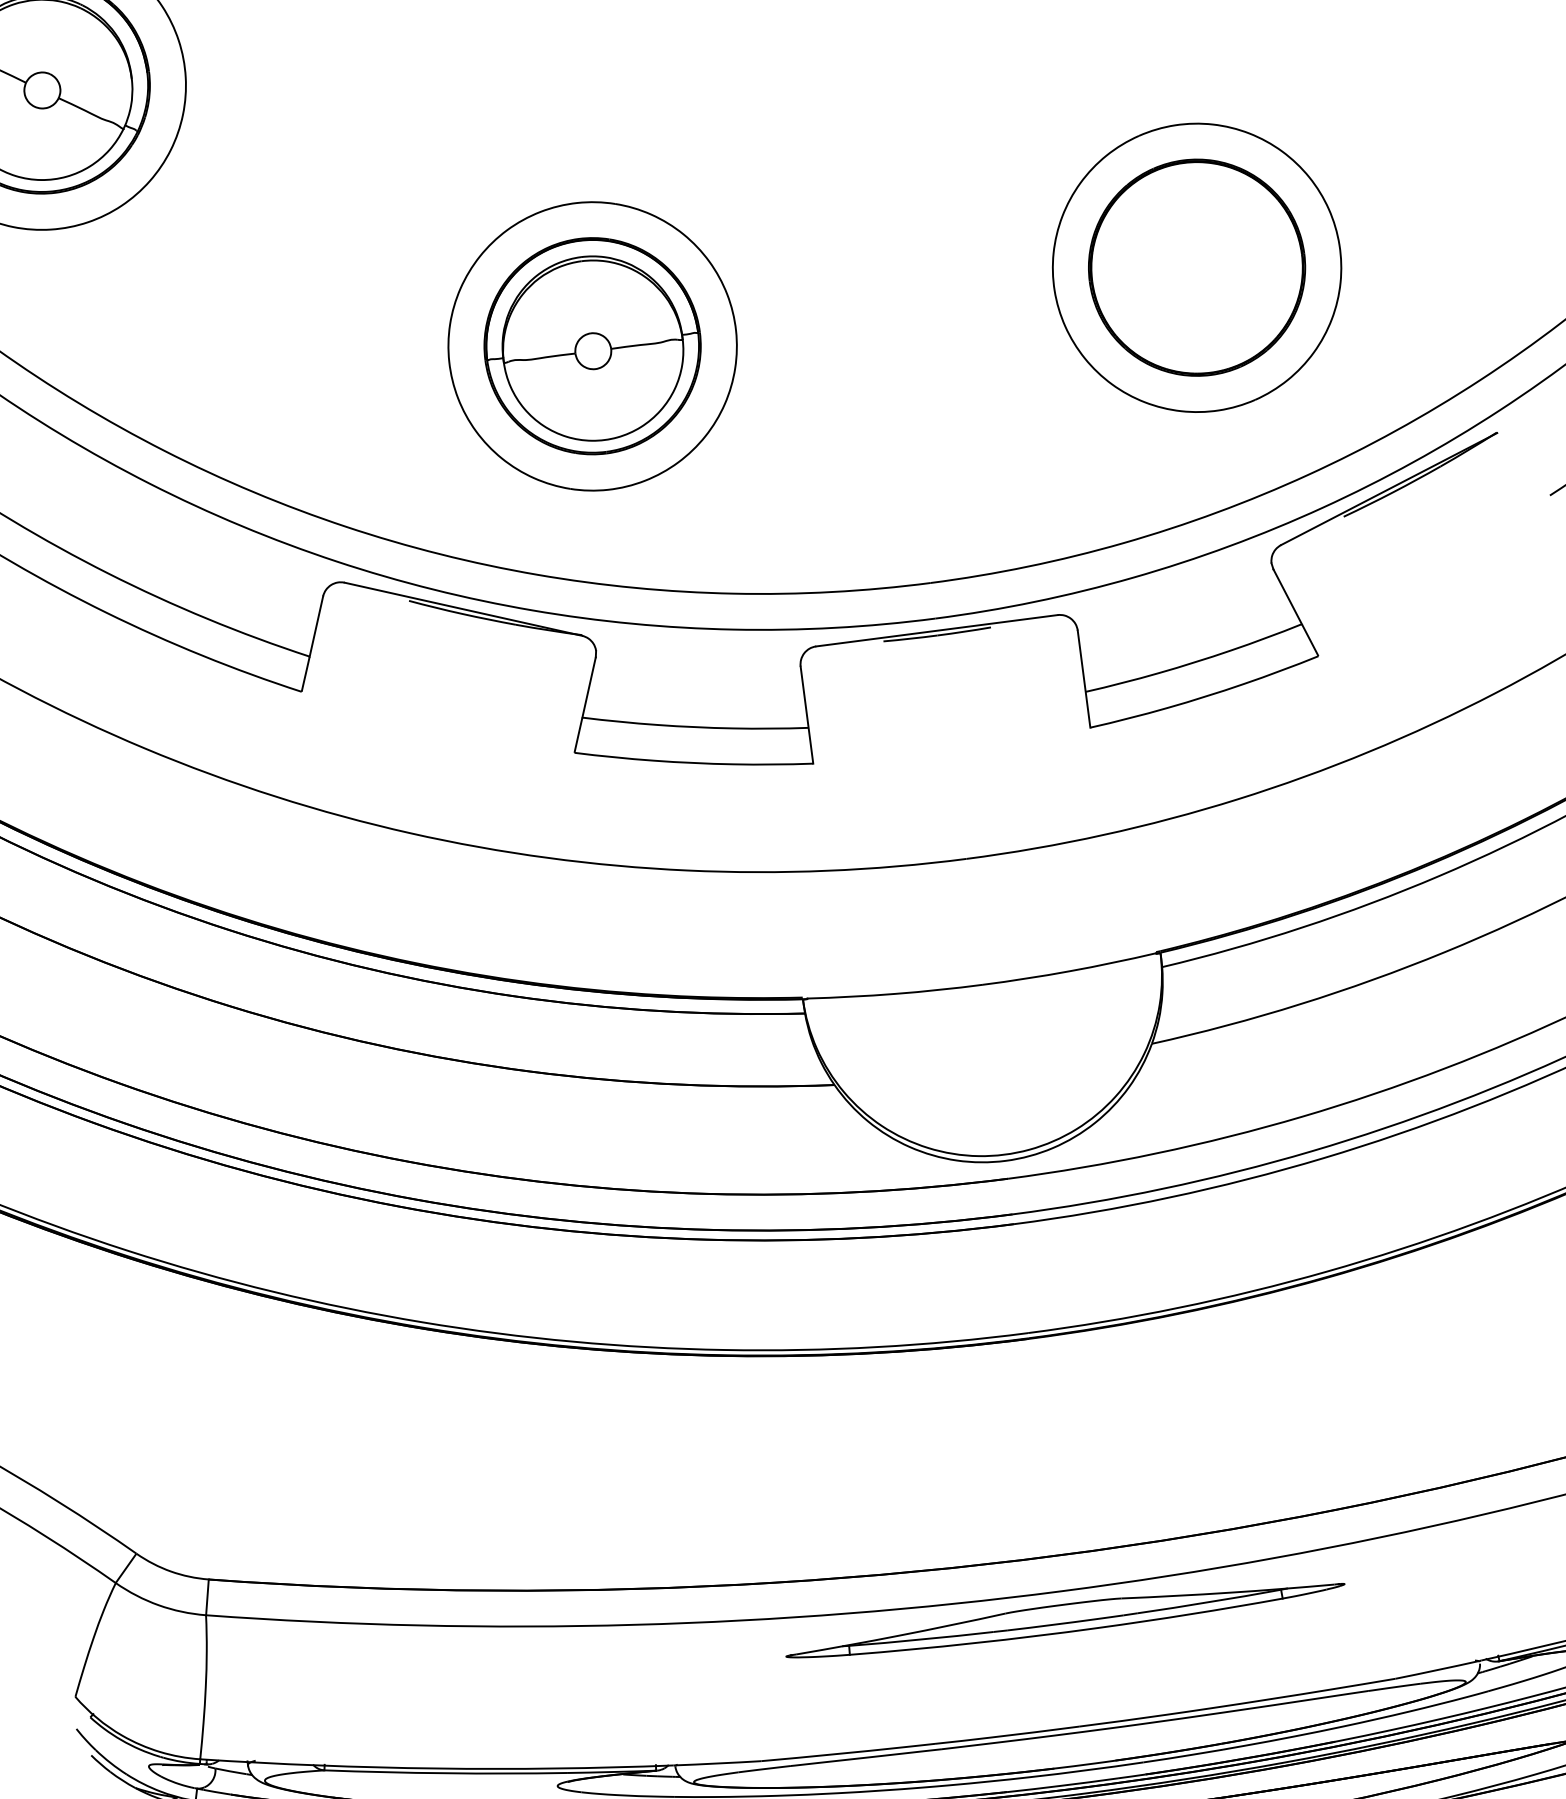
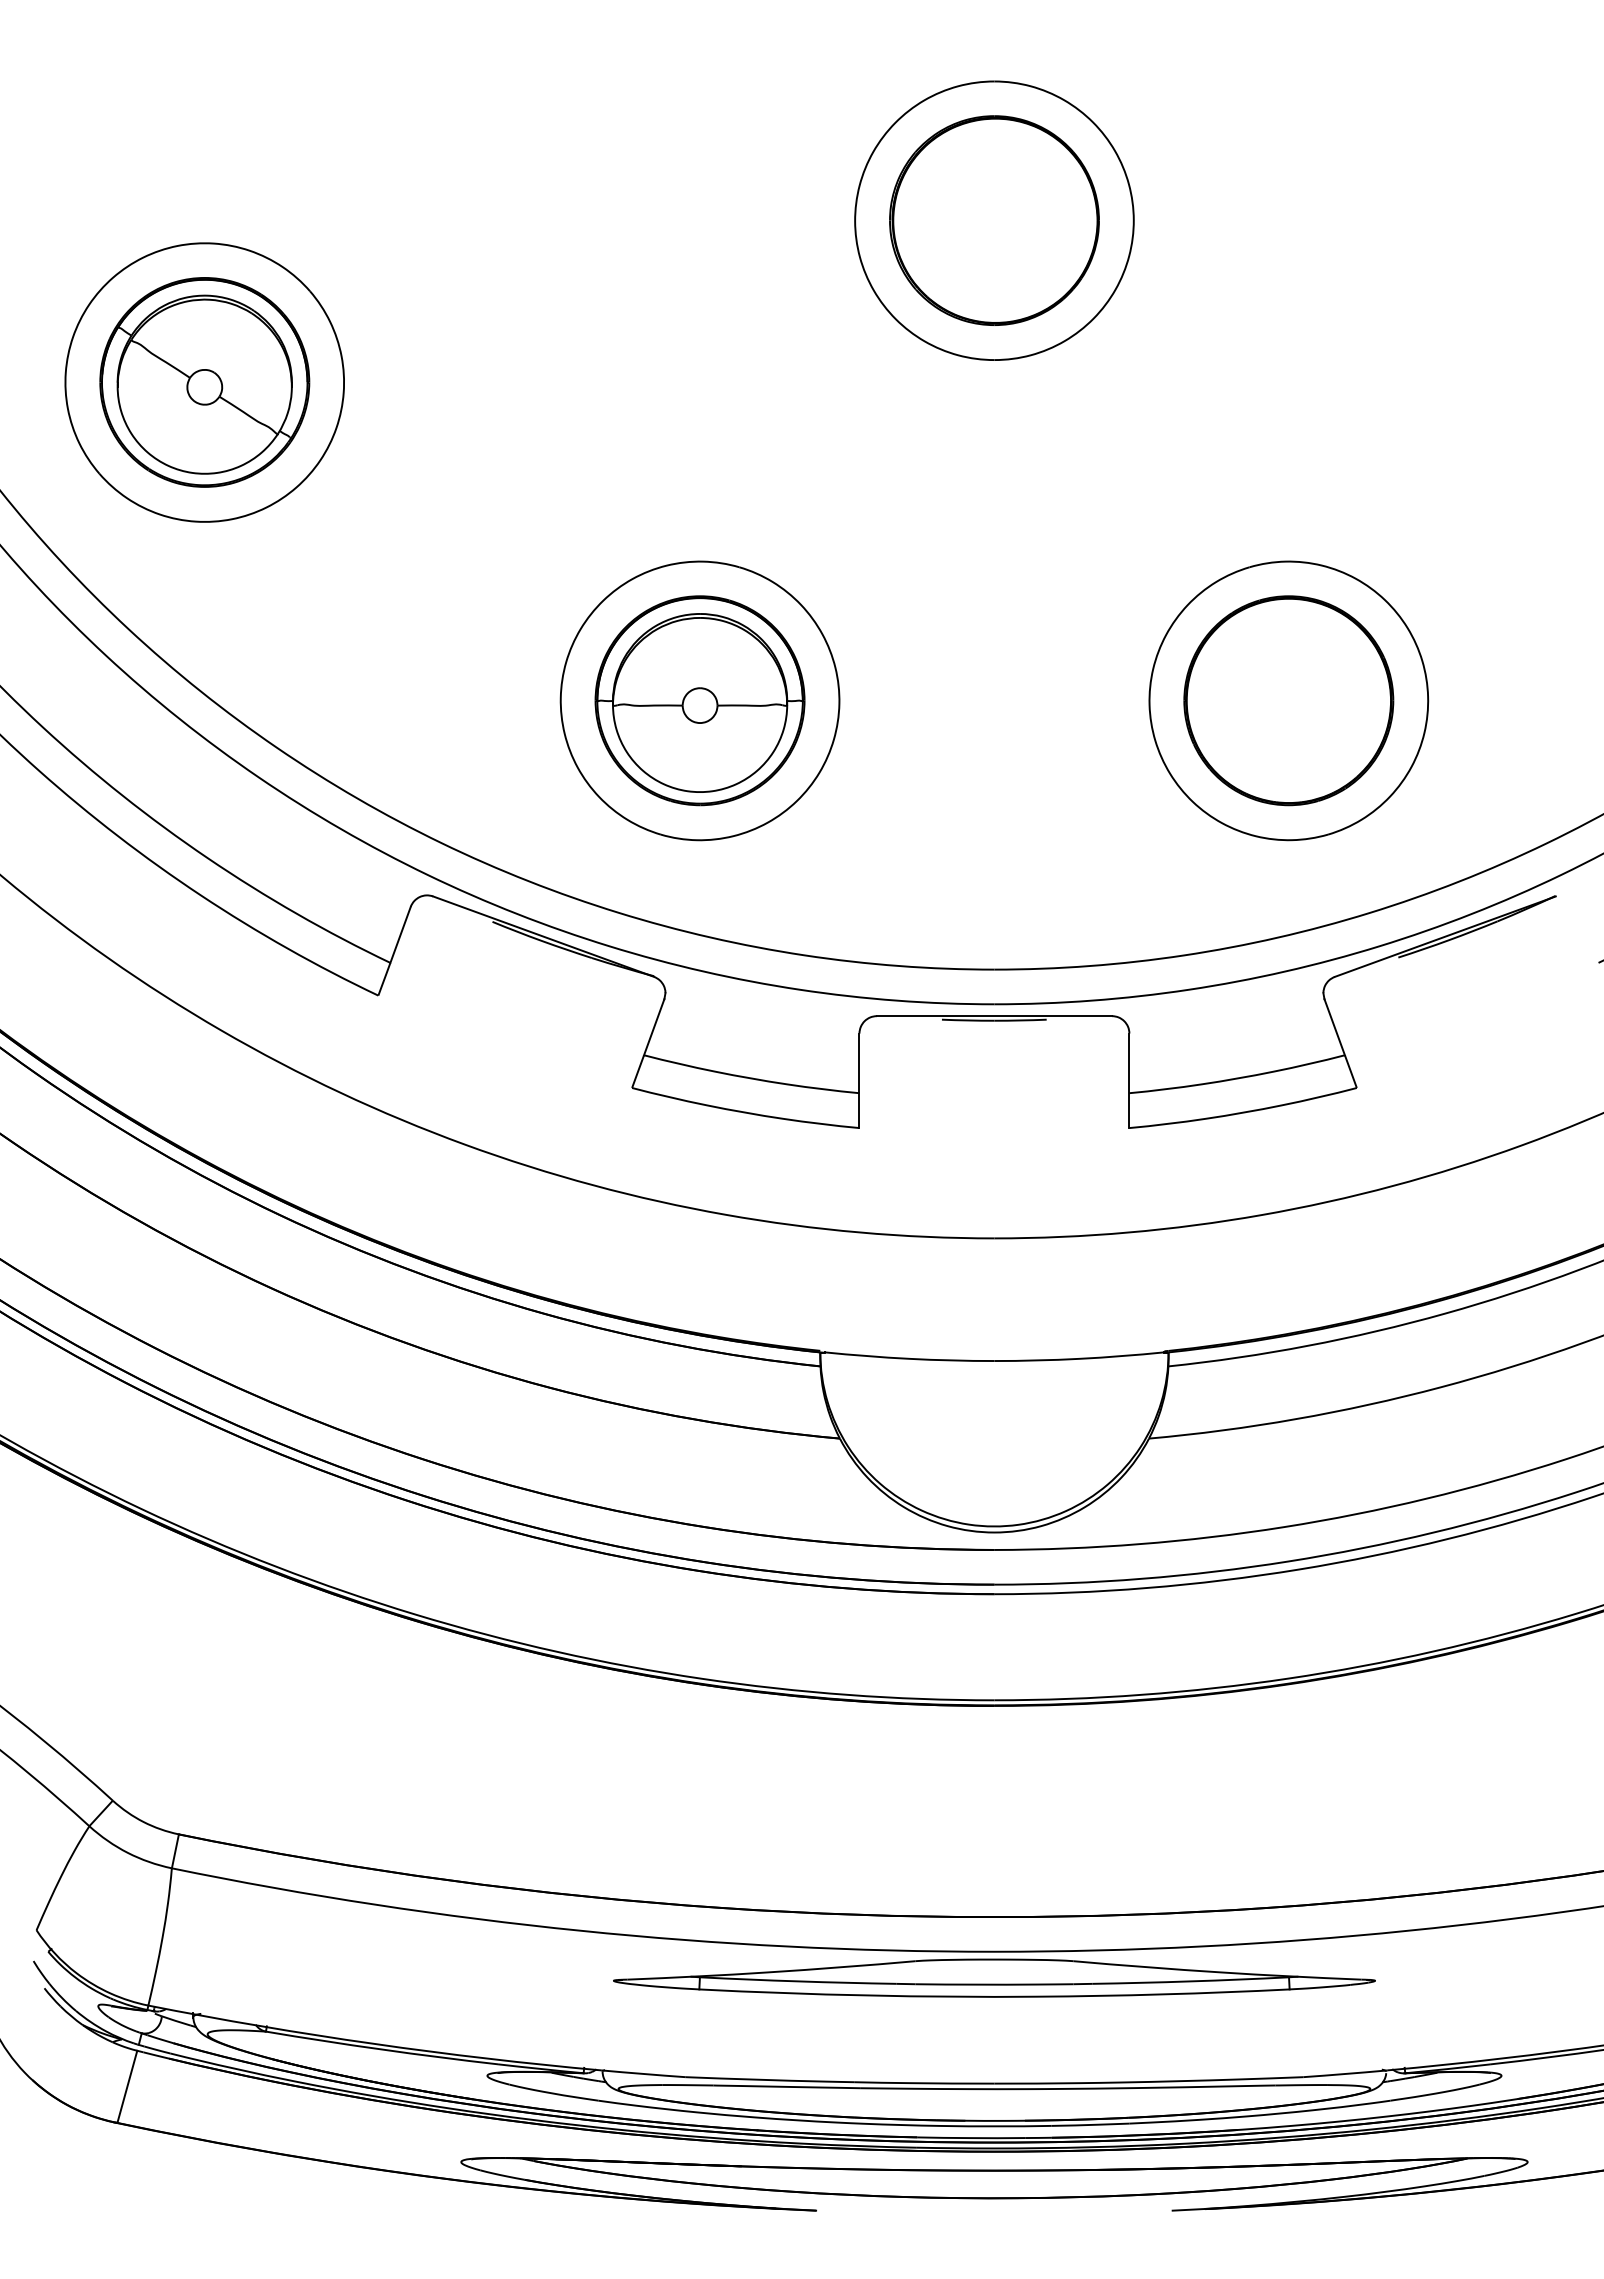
part: (1065, 1618) -> (994, 1978), size x1.4

